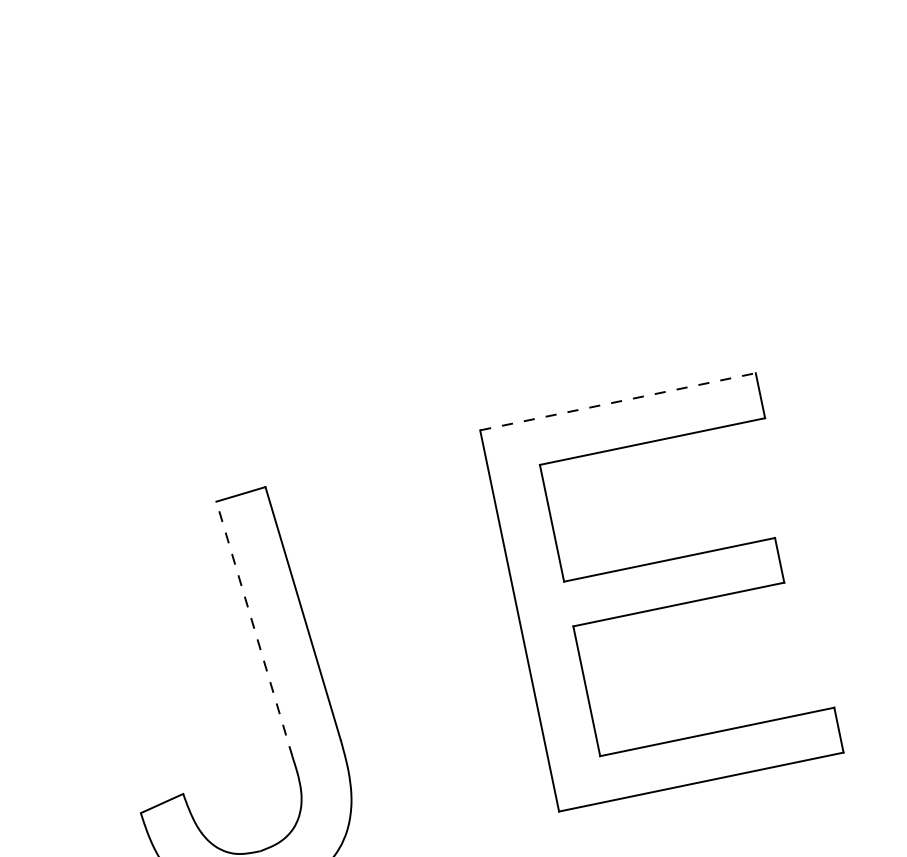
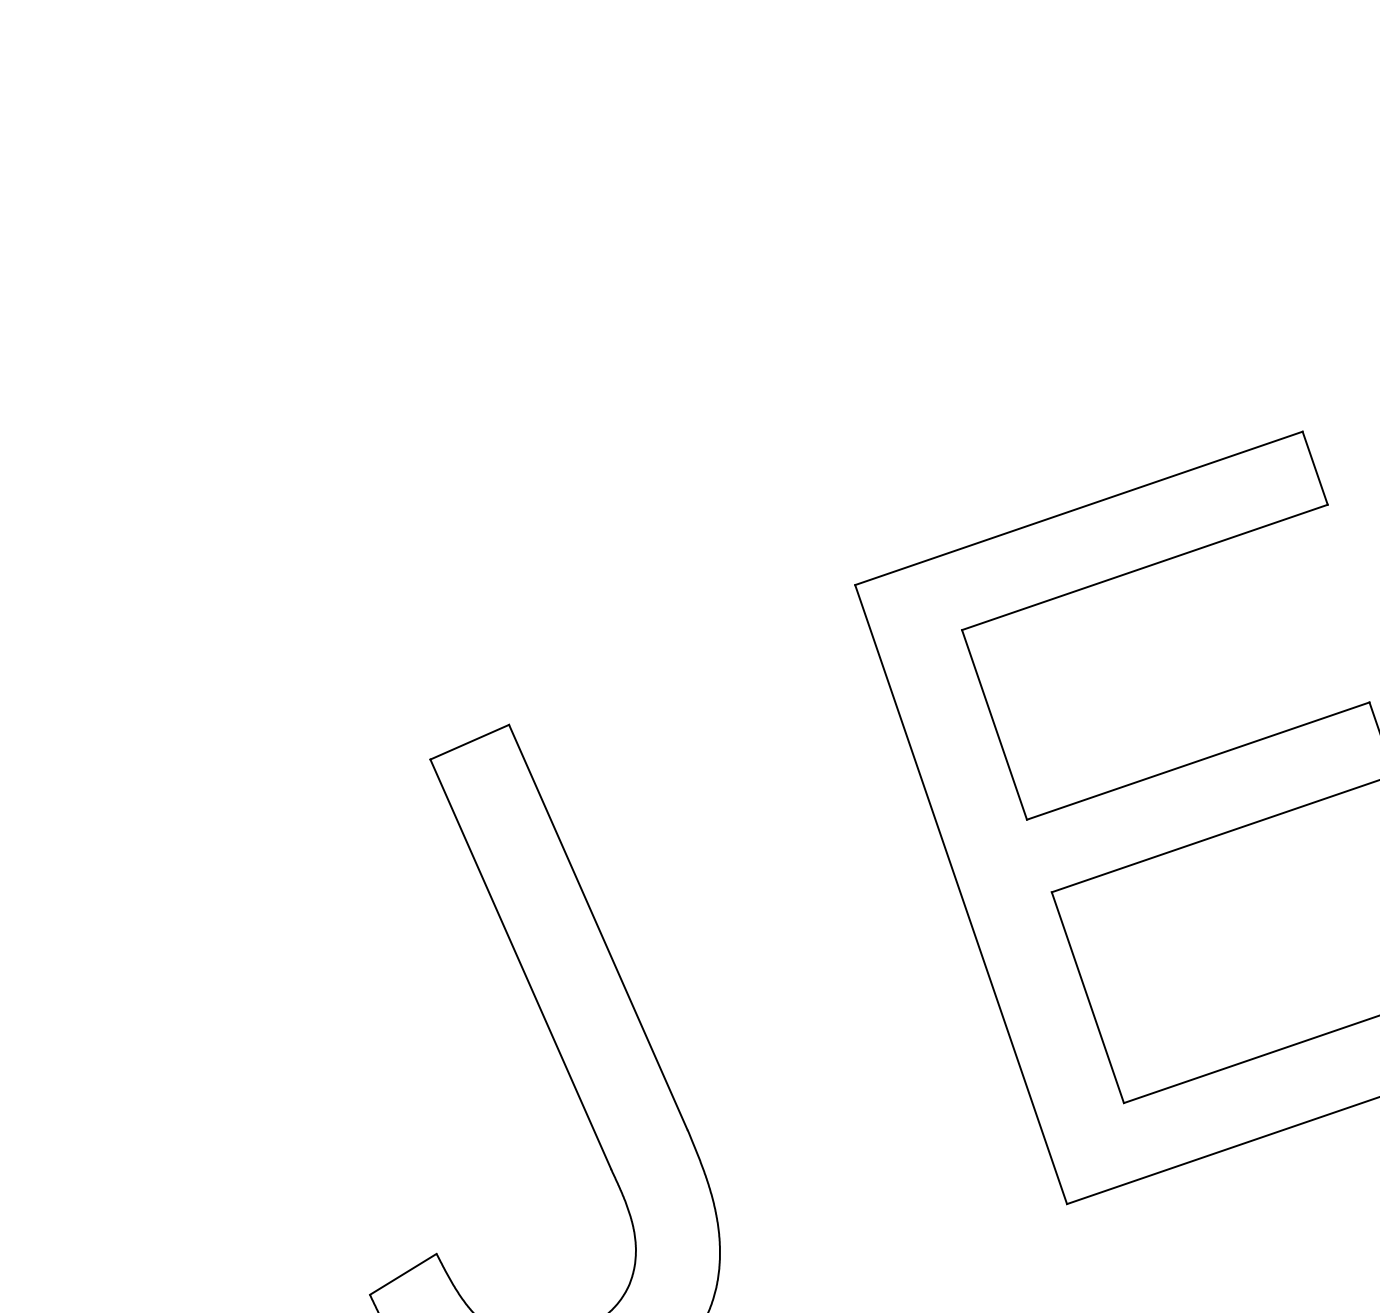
line: (617, 401) -> (1078, 508), dashed -> solid
line: (254, 628) -> (520, 962), dashed -> solid

